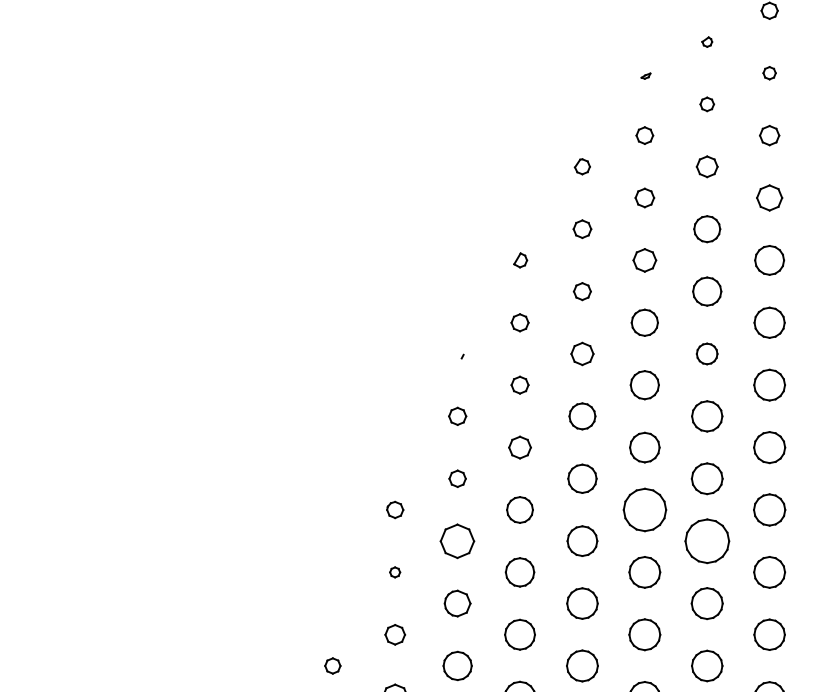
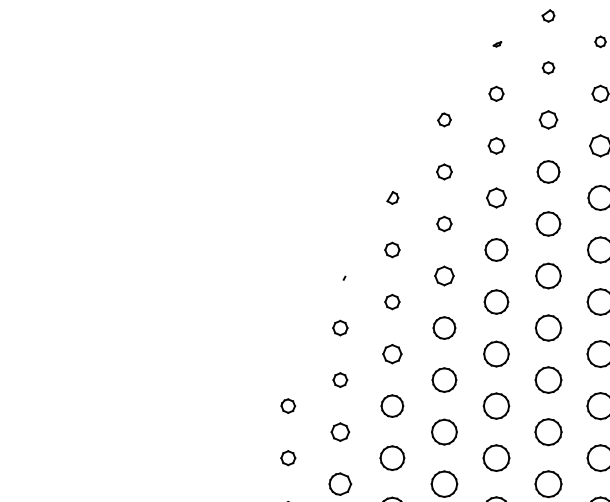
part: (707, 41) -> (548, 15), size x1.43
part: (706, 353) -> (547, 275), size x1.43
part: (644, 509) -> (496, 405), size x0.71
part: (457, 540) -> (340, 431), size x0.62
part: (706, 540) -> (547, 431), size x0.71
part: (394, 572) -> (287, 458), size x1.67

